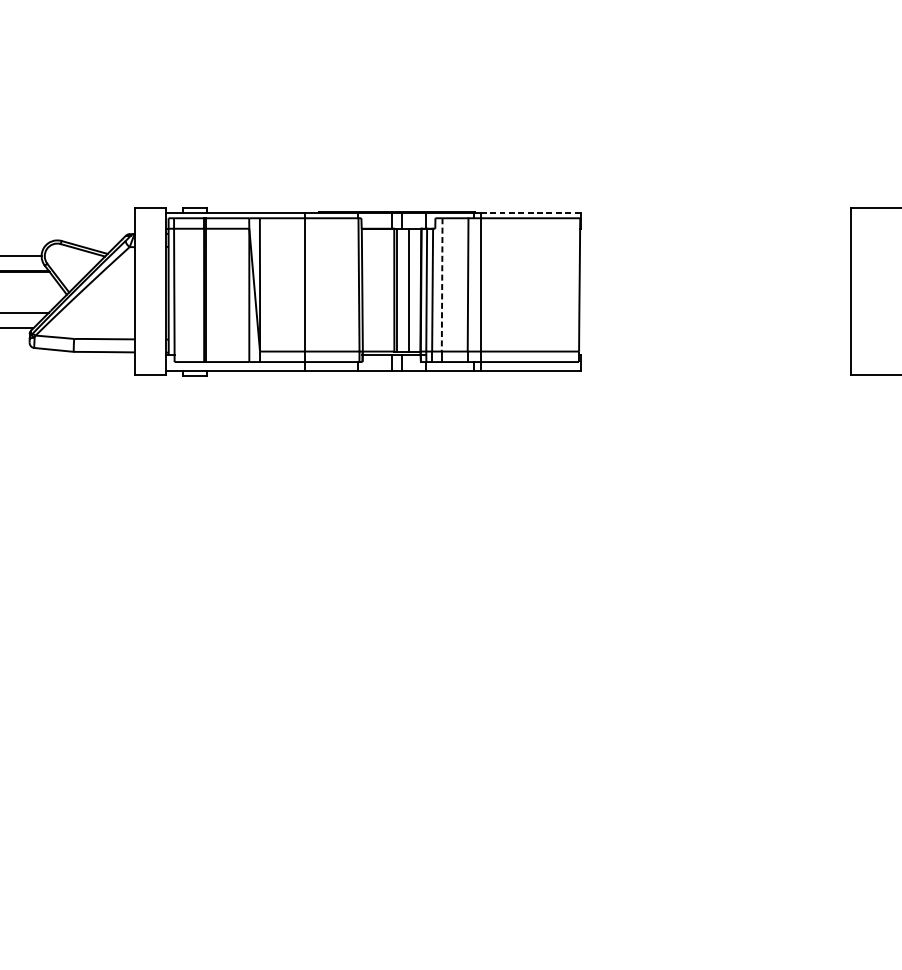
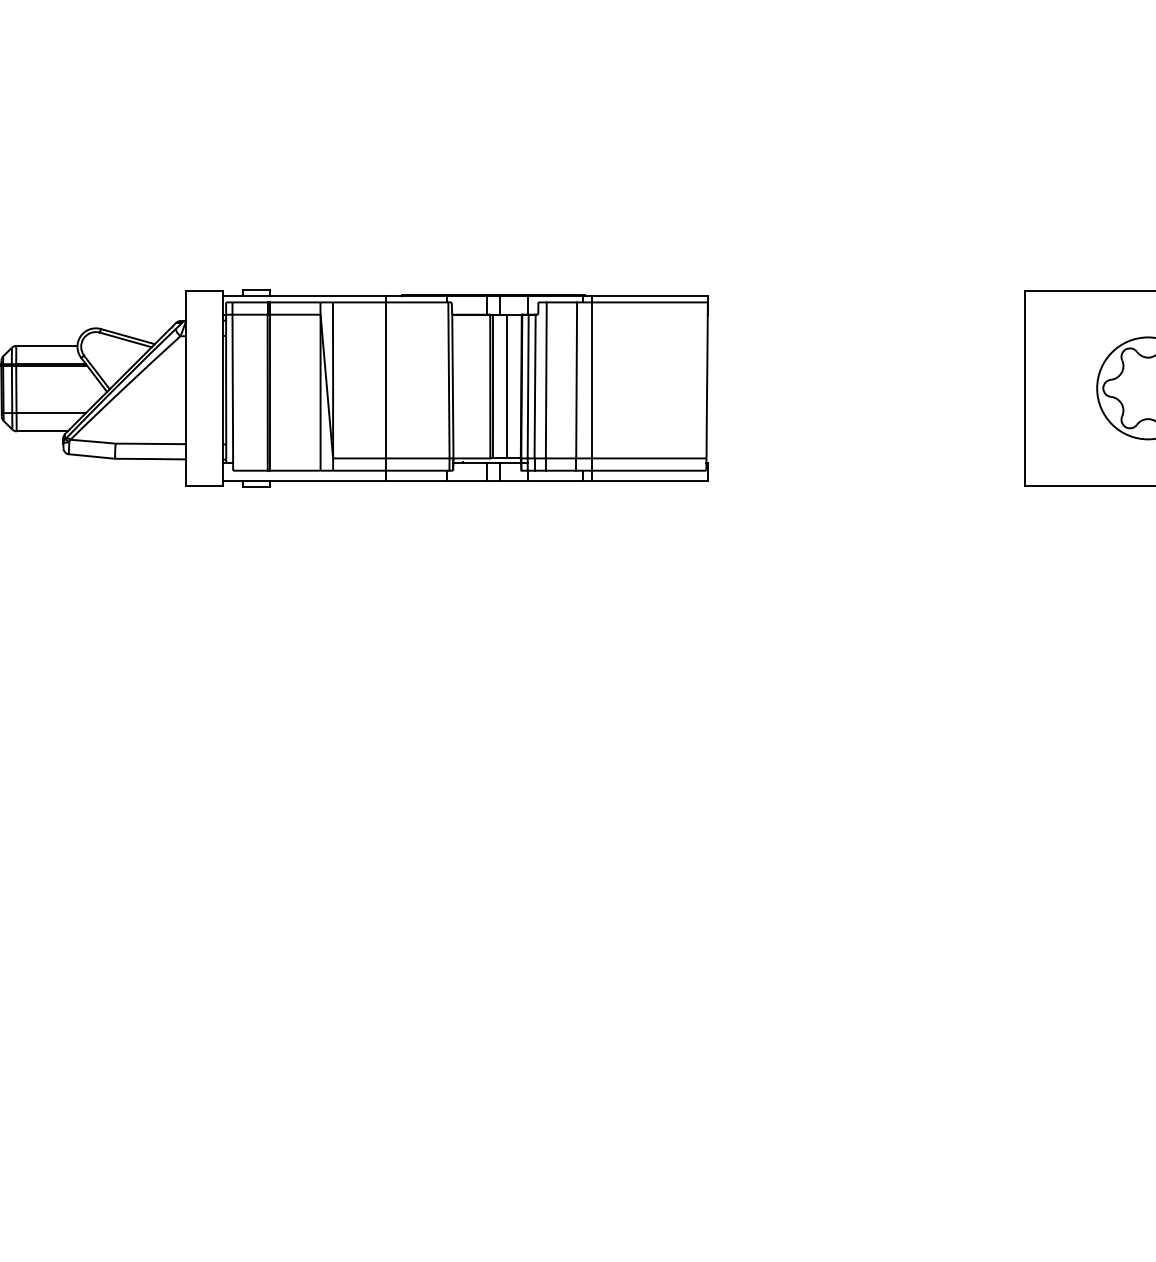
line: (530, 213) -> (649, 296), dashed -> solid
line: (442, 284) -> (546, 380), dashed -> solid

